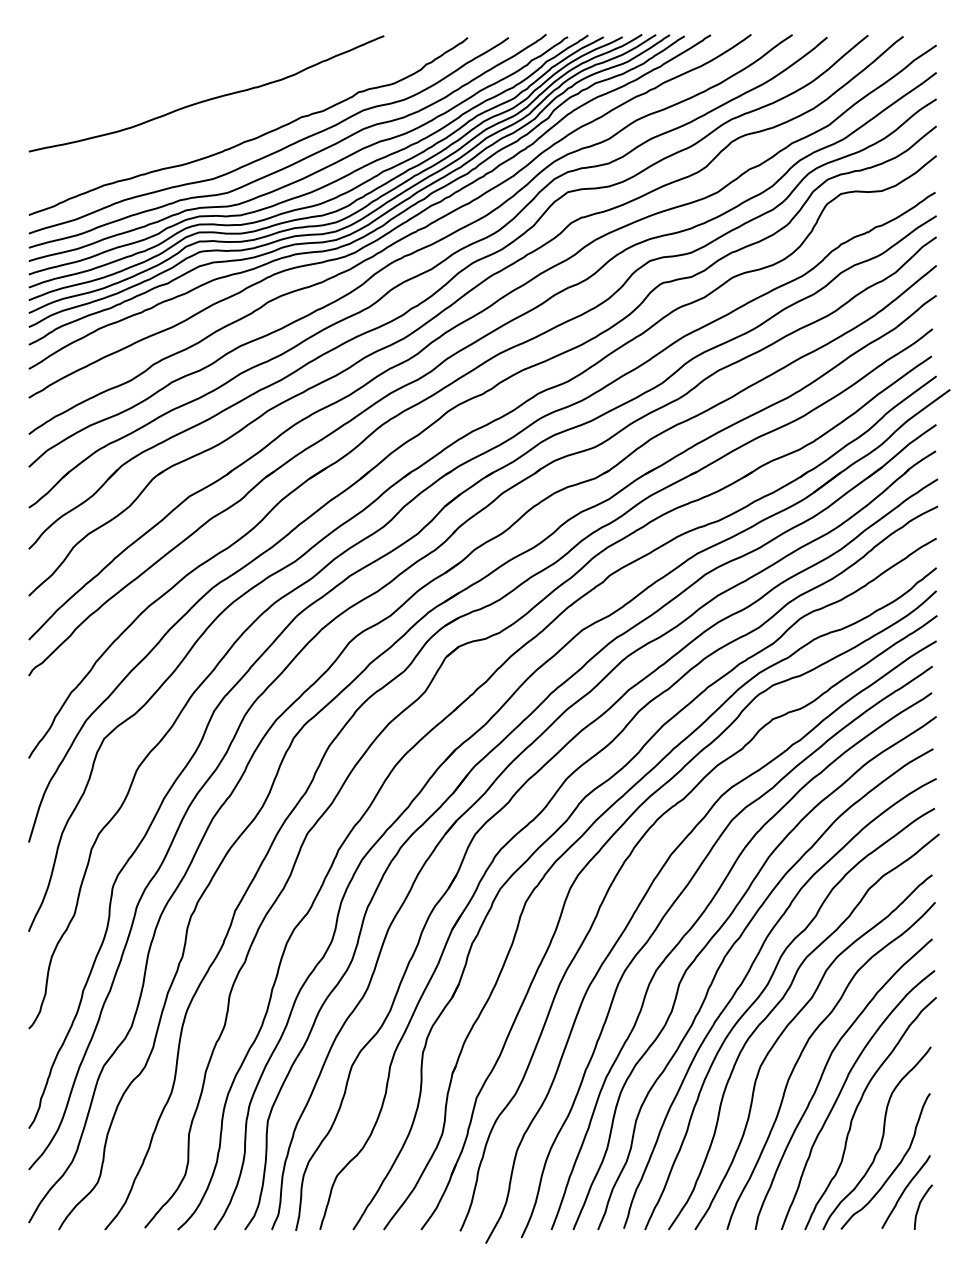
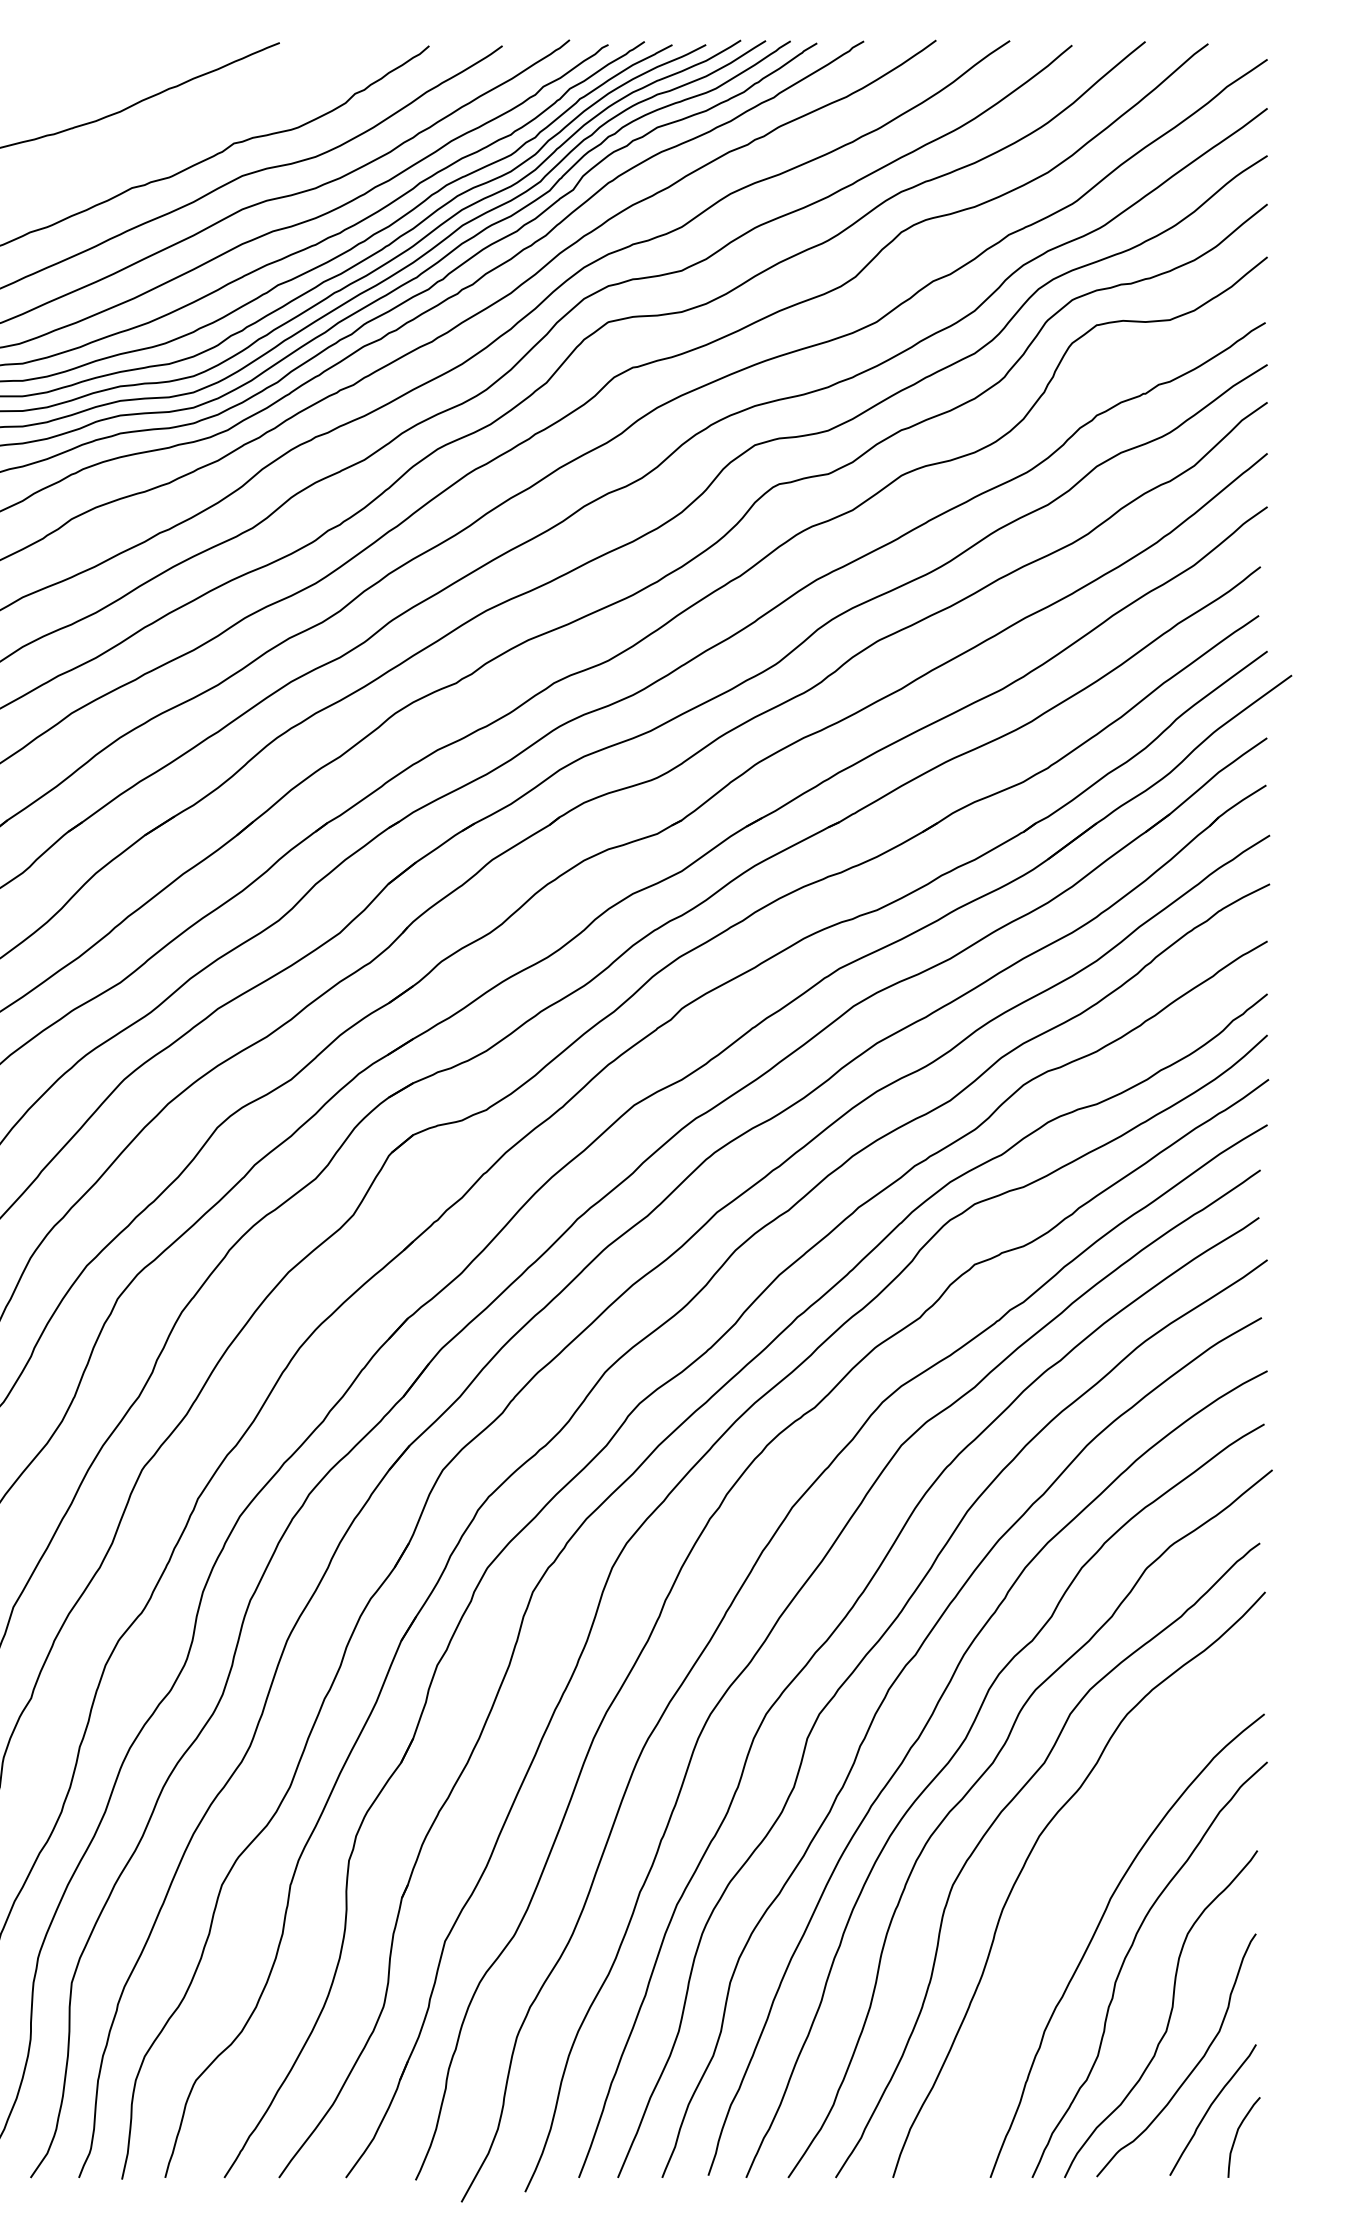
curve: (822, 1077) -> (1063, 1905), removed

